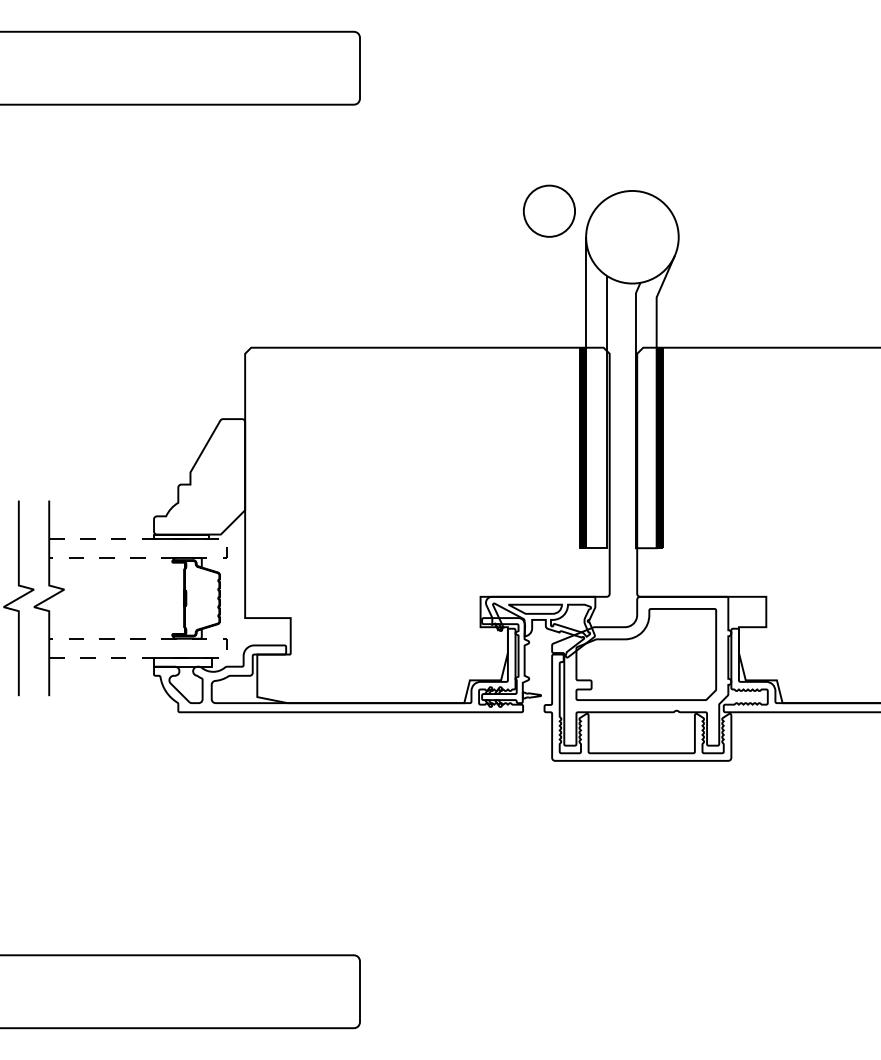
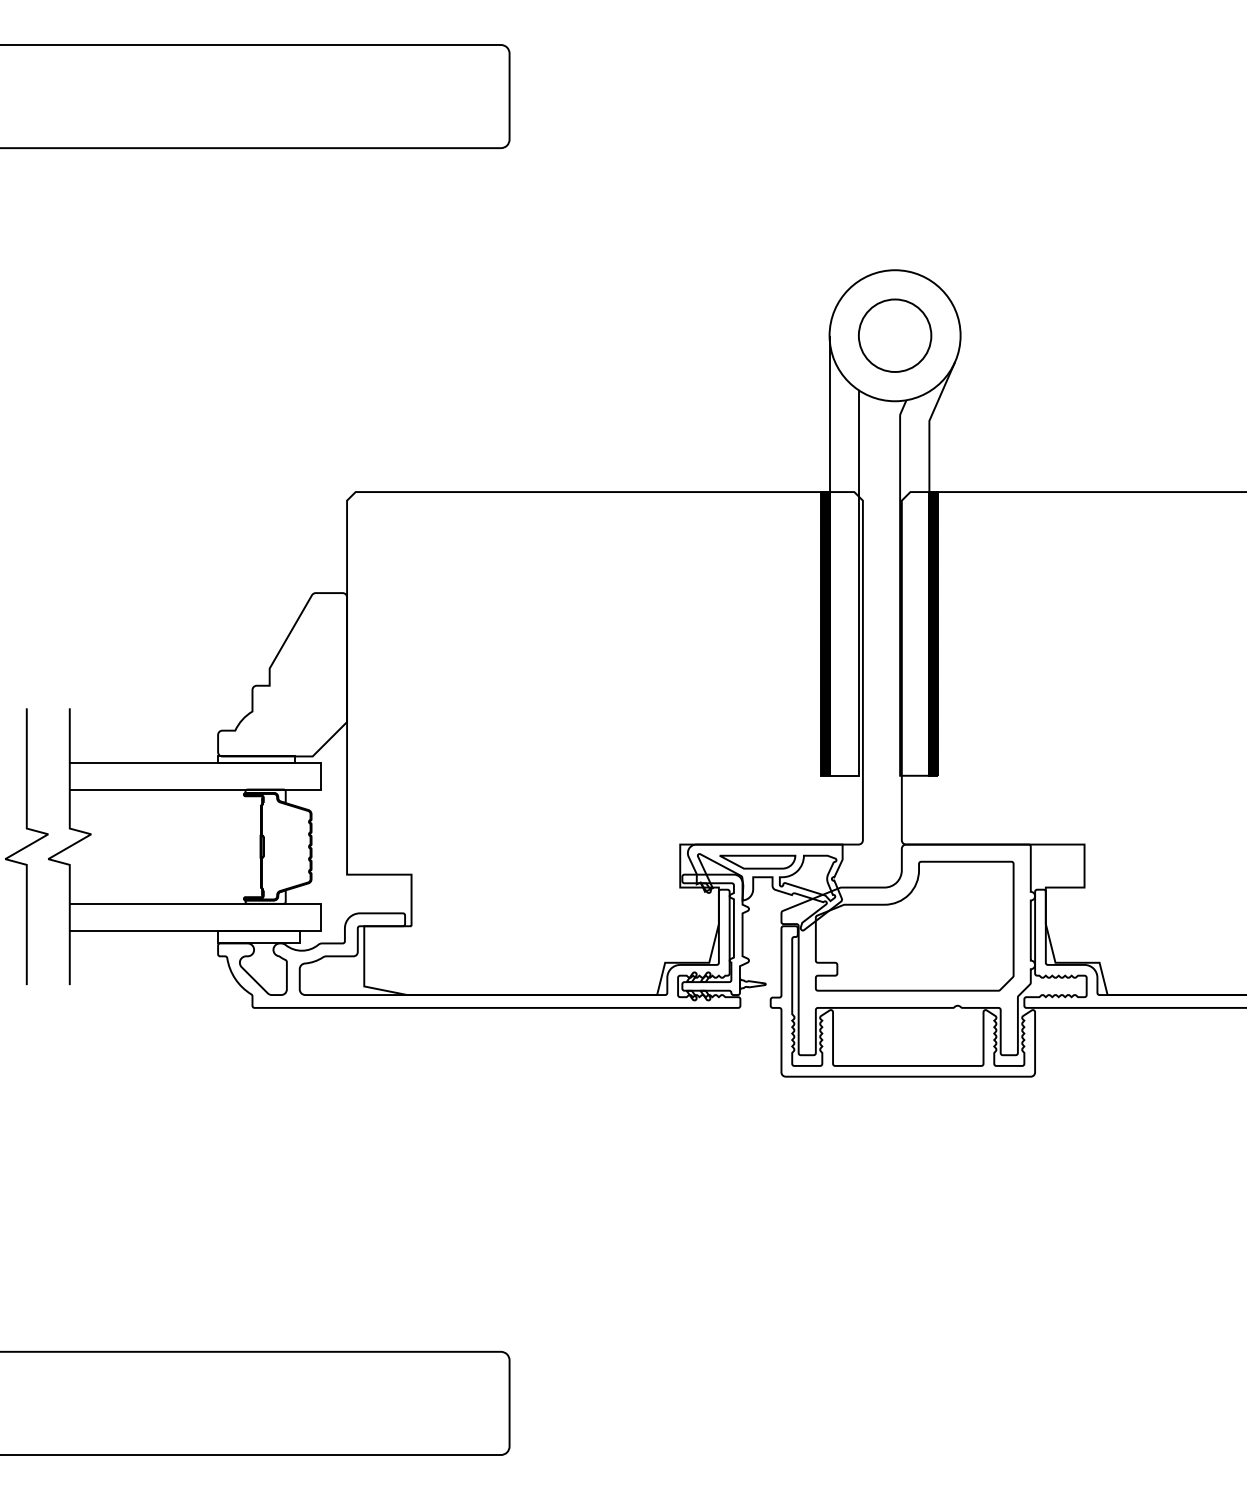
circle: (548, 210) -> (893, 334), moved
line: (226, 549) -> (320, 777), dashed -> solid
line: (226, 647) -> (320, 916), dashed -> solid

